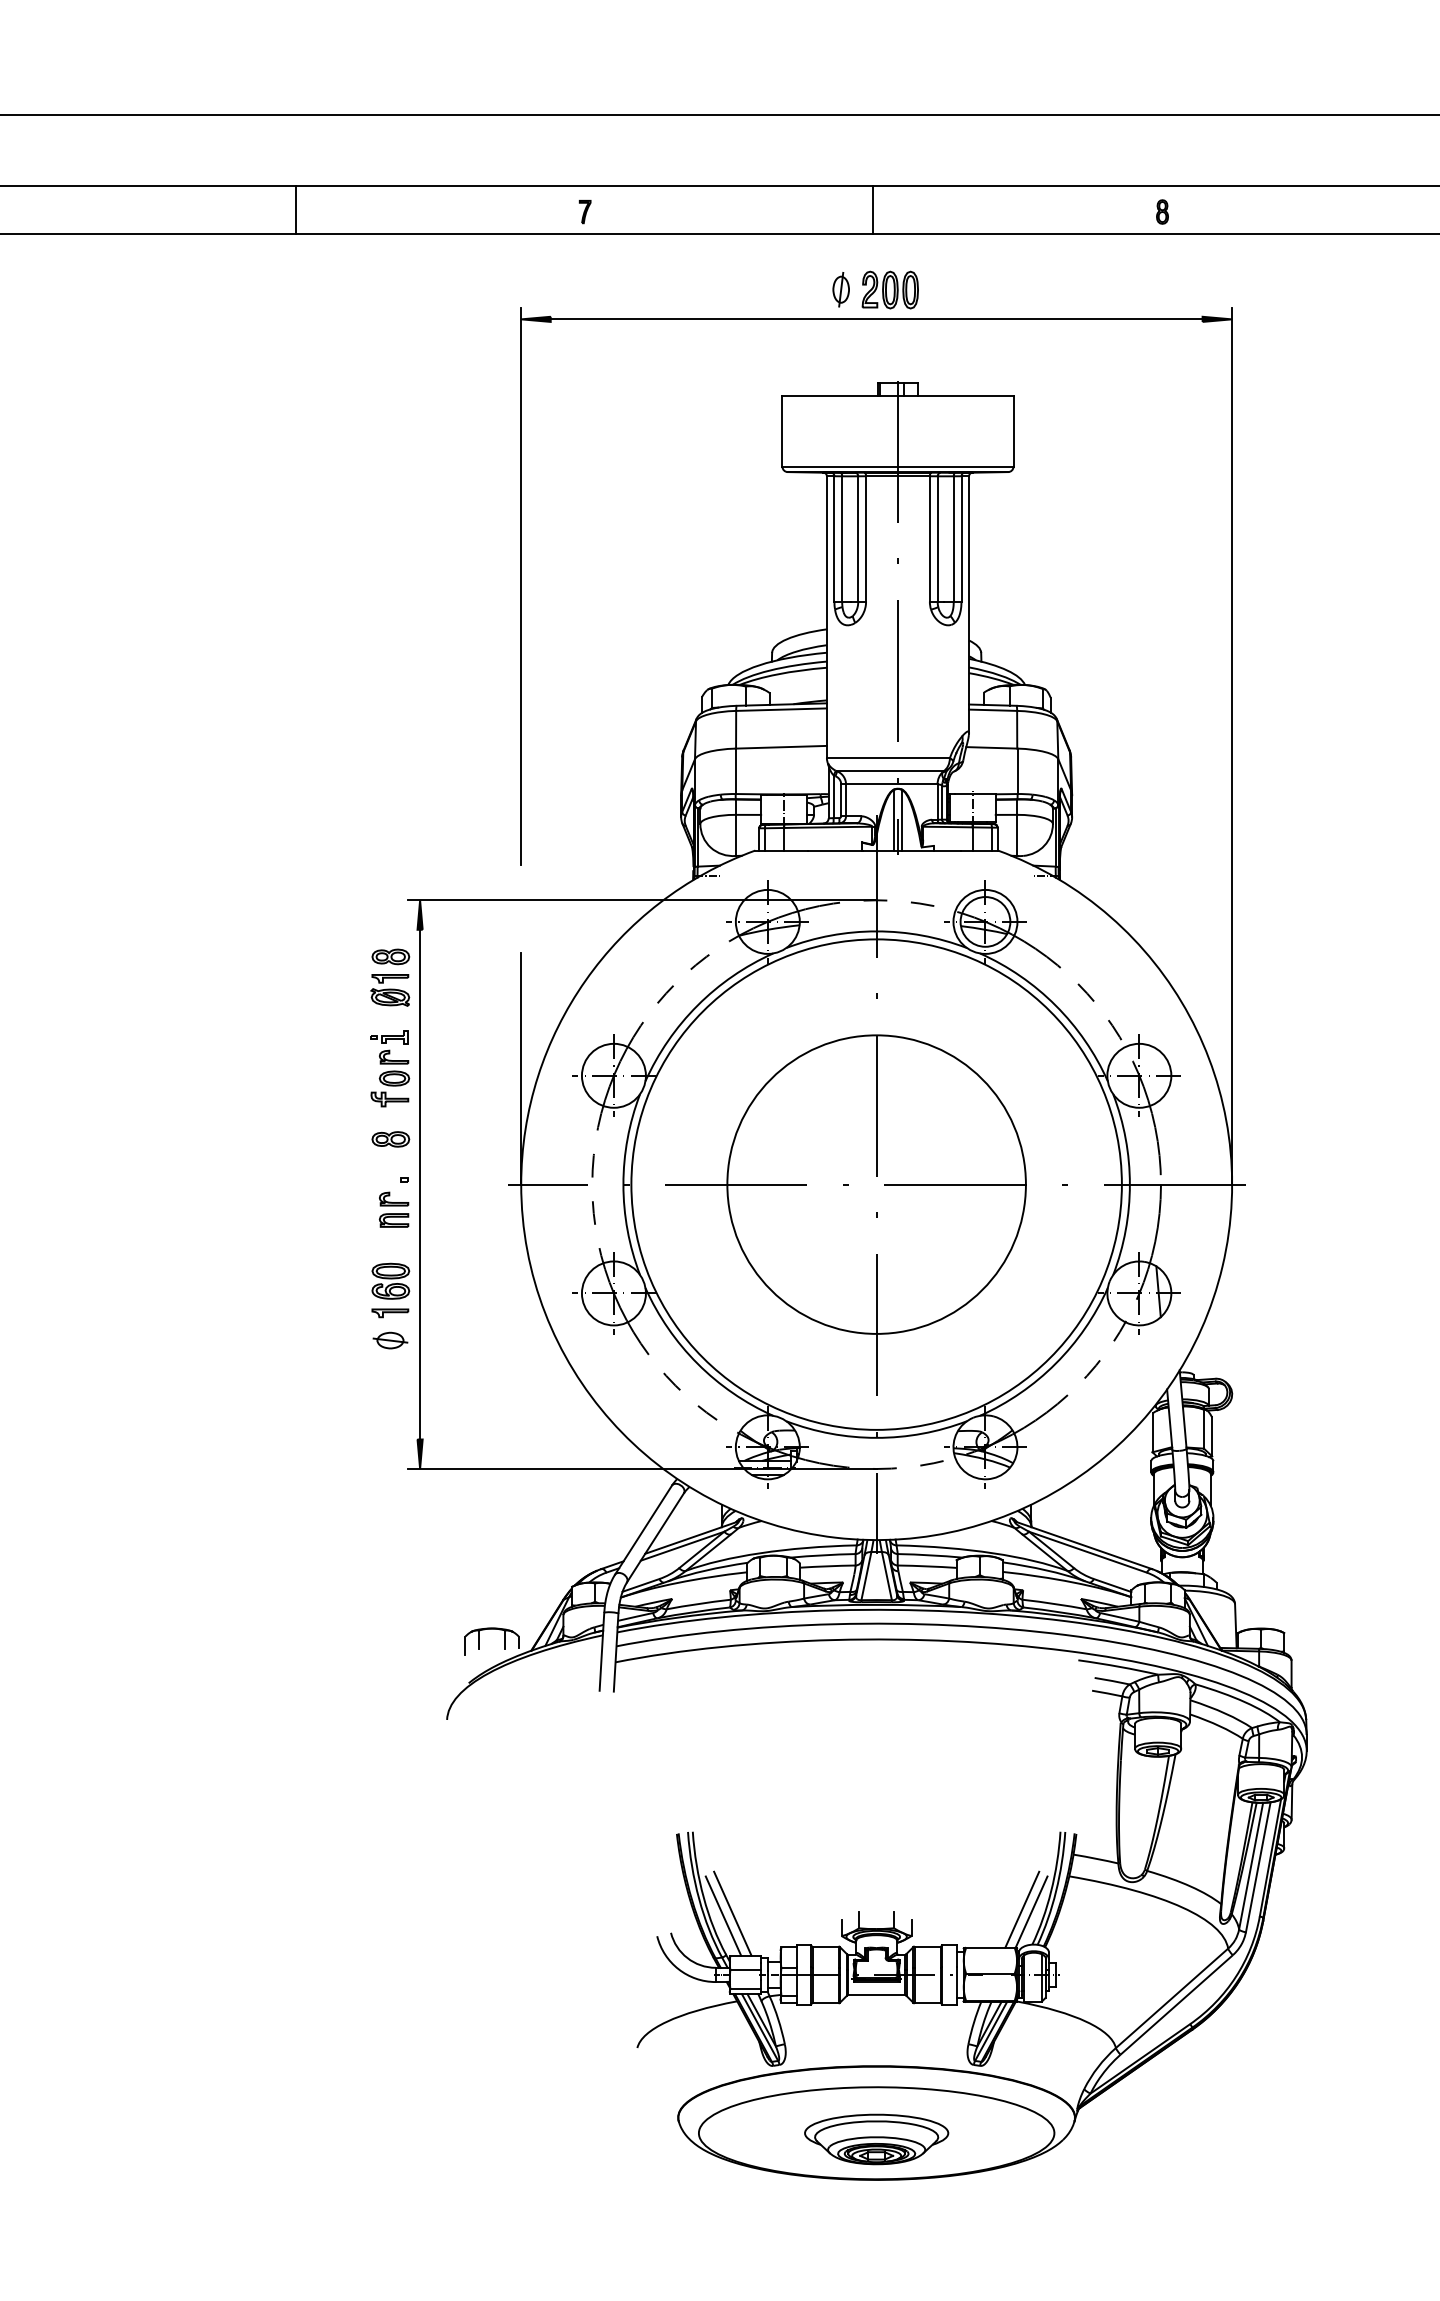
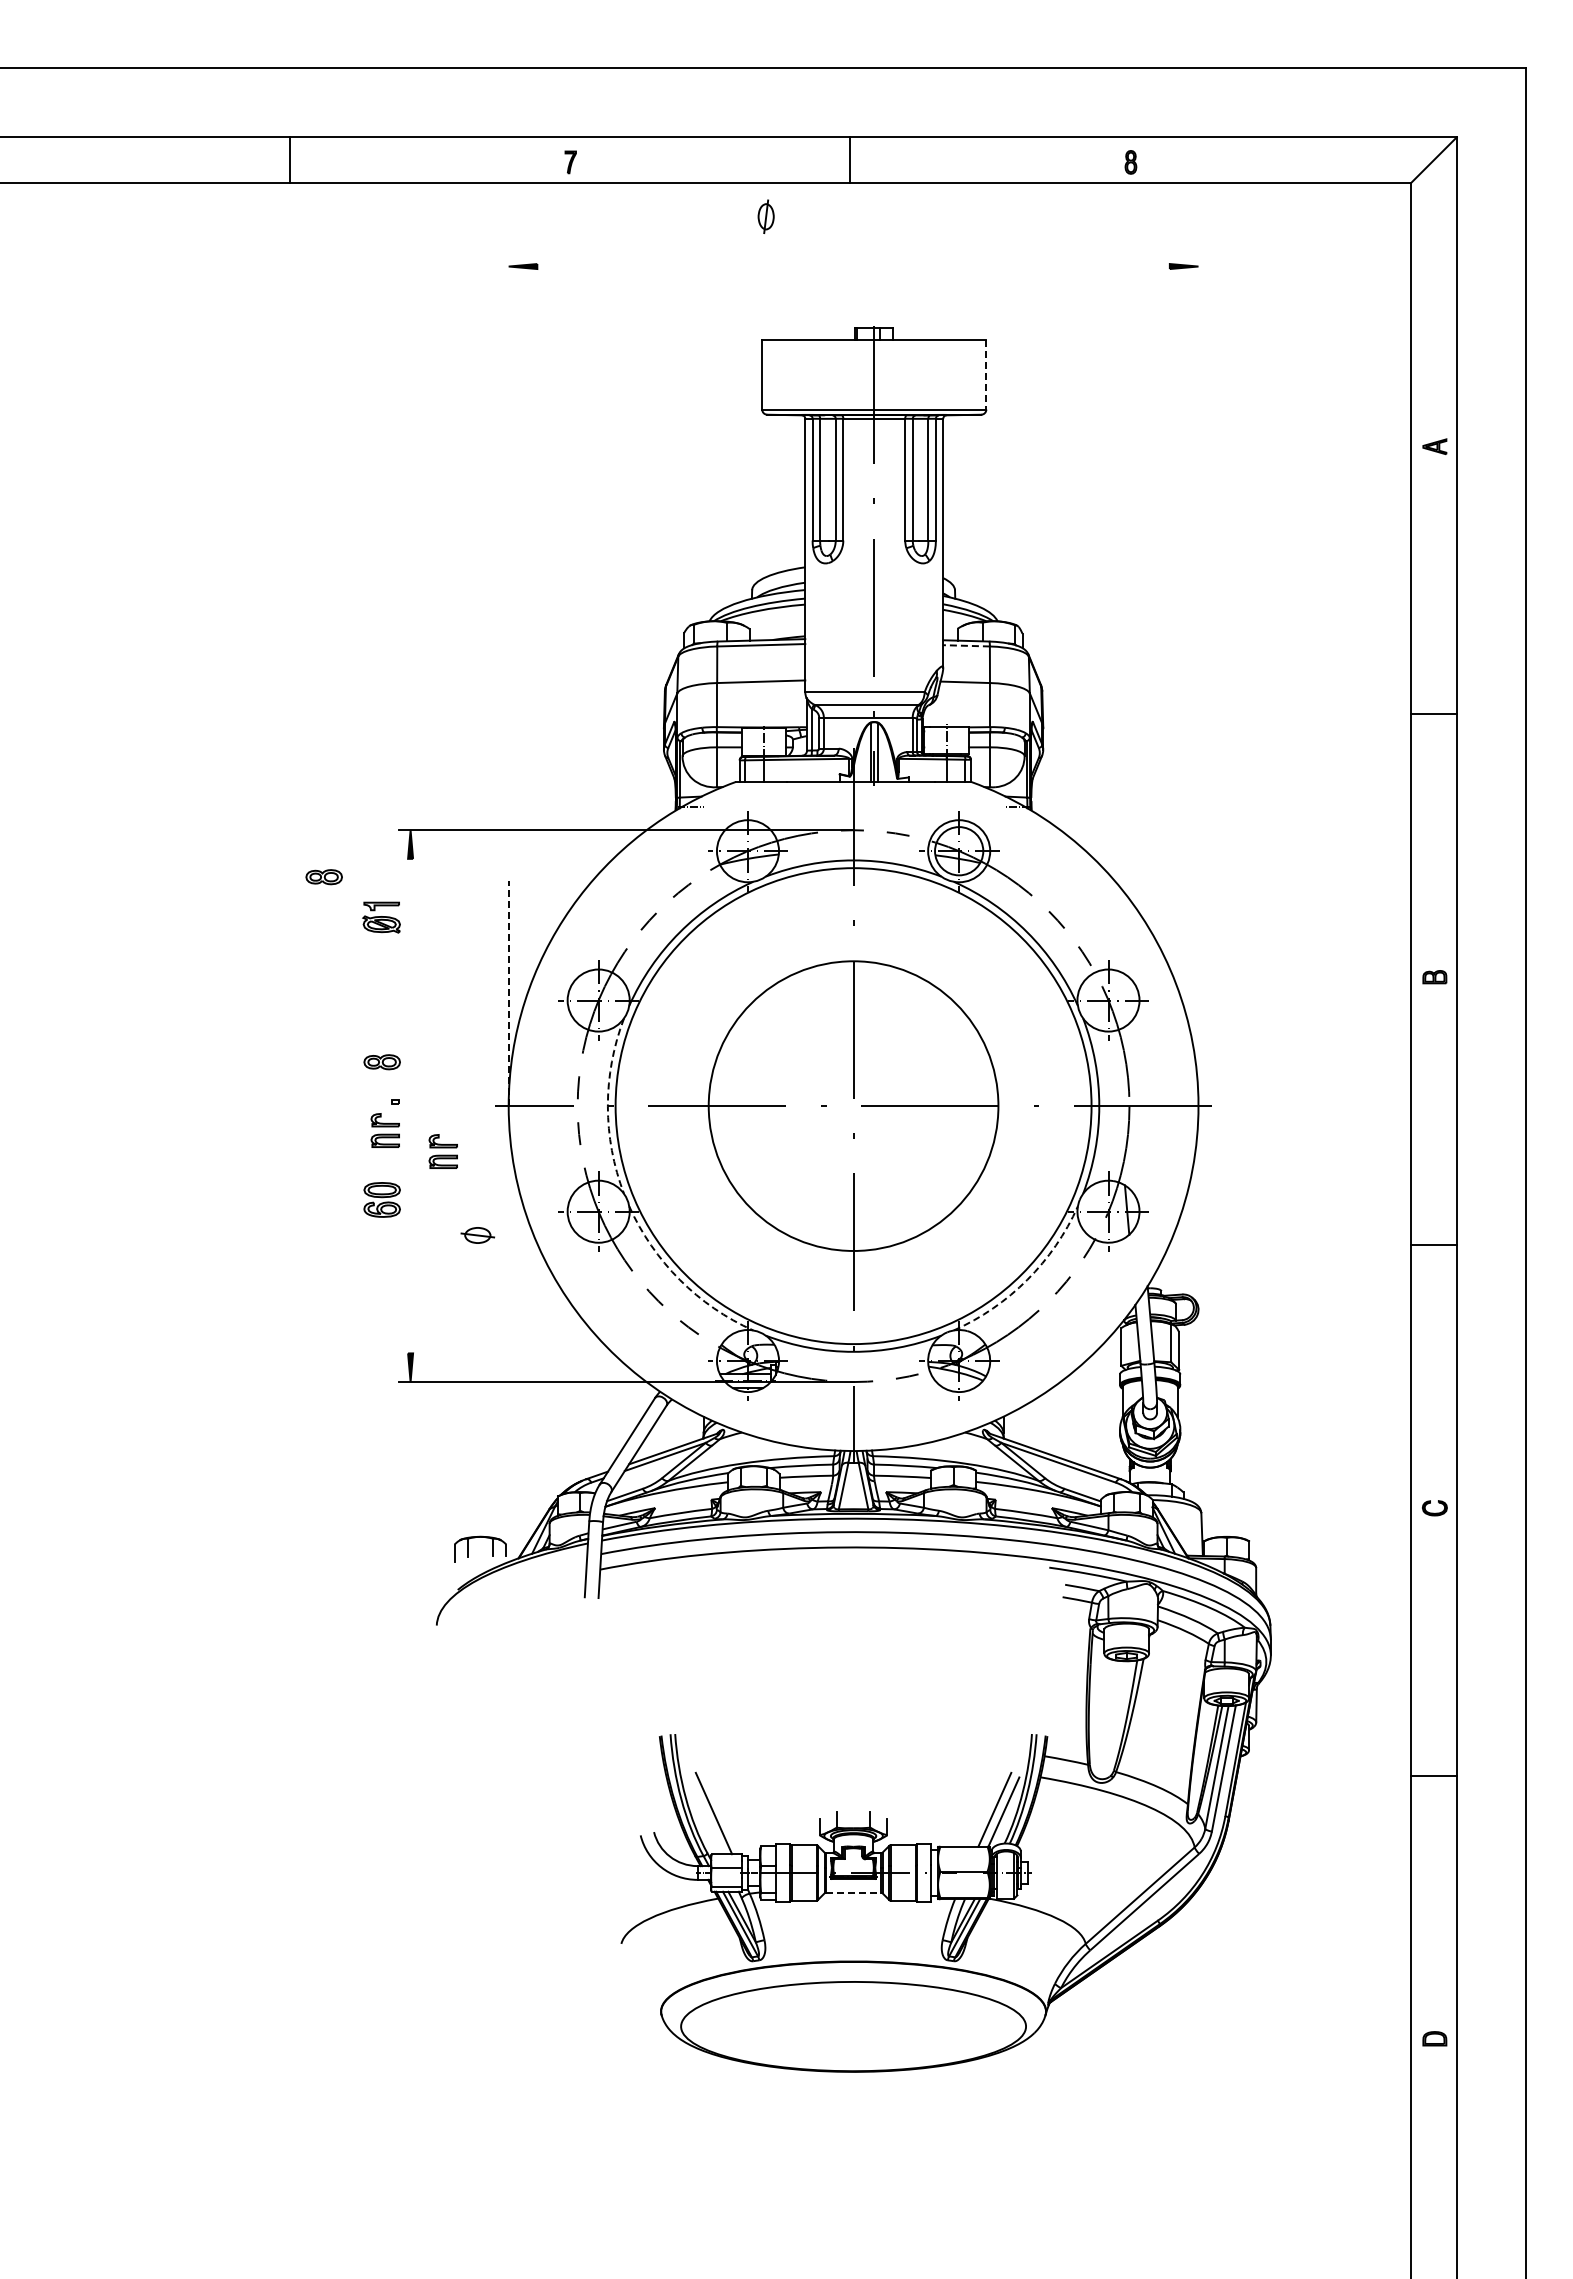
part: (840, 289) -> (765, 216), moved
part: (889, 289) -> (866, 237), removed
line: (876, 319) -> (853, 266), removed
line: (1013, 431) -> (986, 375), solid -> dashed
line: (521, 586) -> (508, 525), removed
line: (993, 709) -> (966, 645), solid -> dashed
line: (1232, 745) -> (1198, 680), removed
part: (390, 957) -> (323, 877), moved
part: (390, 1068) -> (381, 993), removed
line: (521, 1068) -> (508, 993), solid -> dashed
line: (420, 1183) -> (410, 1105), removed
arc: (623, 1185) -> (607, 1106), solid -> dashed
part: (452, 1231) -> (442, 1151), added
part: (390, 1312) -> (381, 1230), removed
part: (390, 1340) -> (477, 1235), moved
arc: (697, 1363) -> (679, 1279), solid -> dashed
arc: (1055, 1363) -> (1027, 1279), solid -> dashed
line: (723, 1915) -> (704, 1815), removed
line: (876, 1995) -> (853, 1892), solid -> dashed
part: (876, 2139) -> (853, 2032), removed

